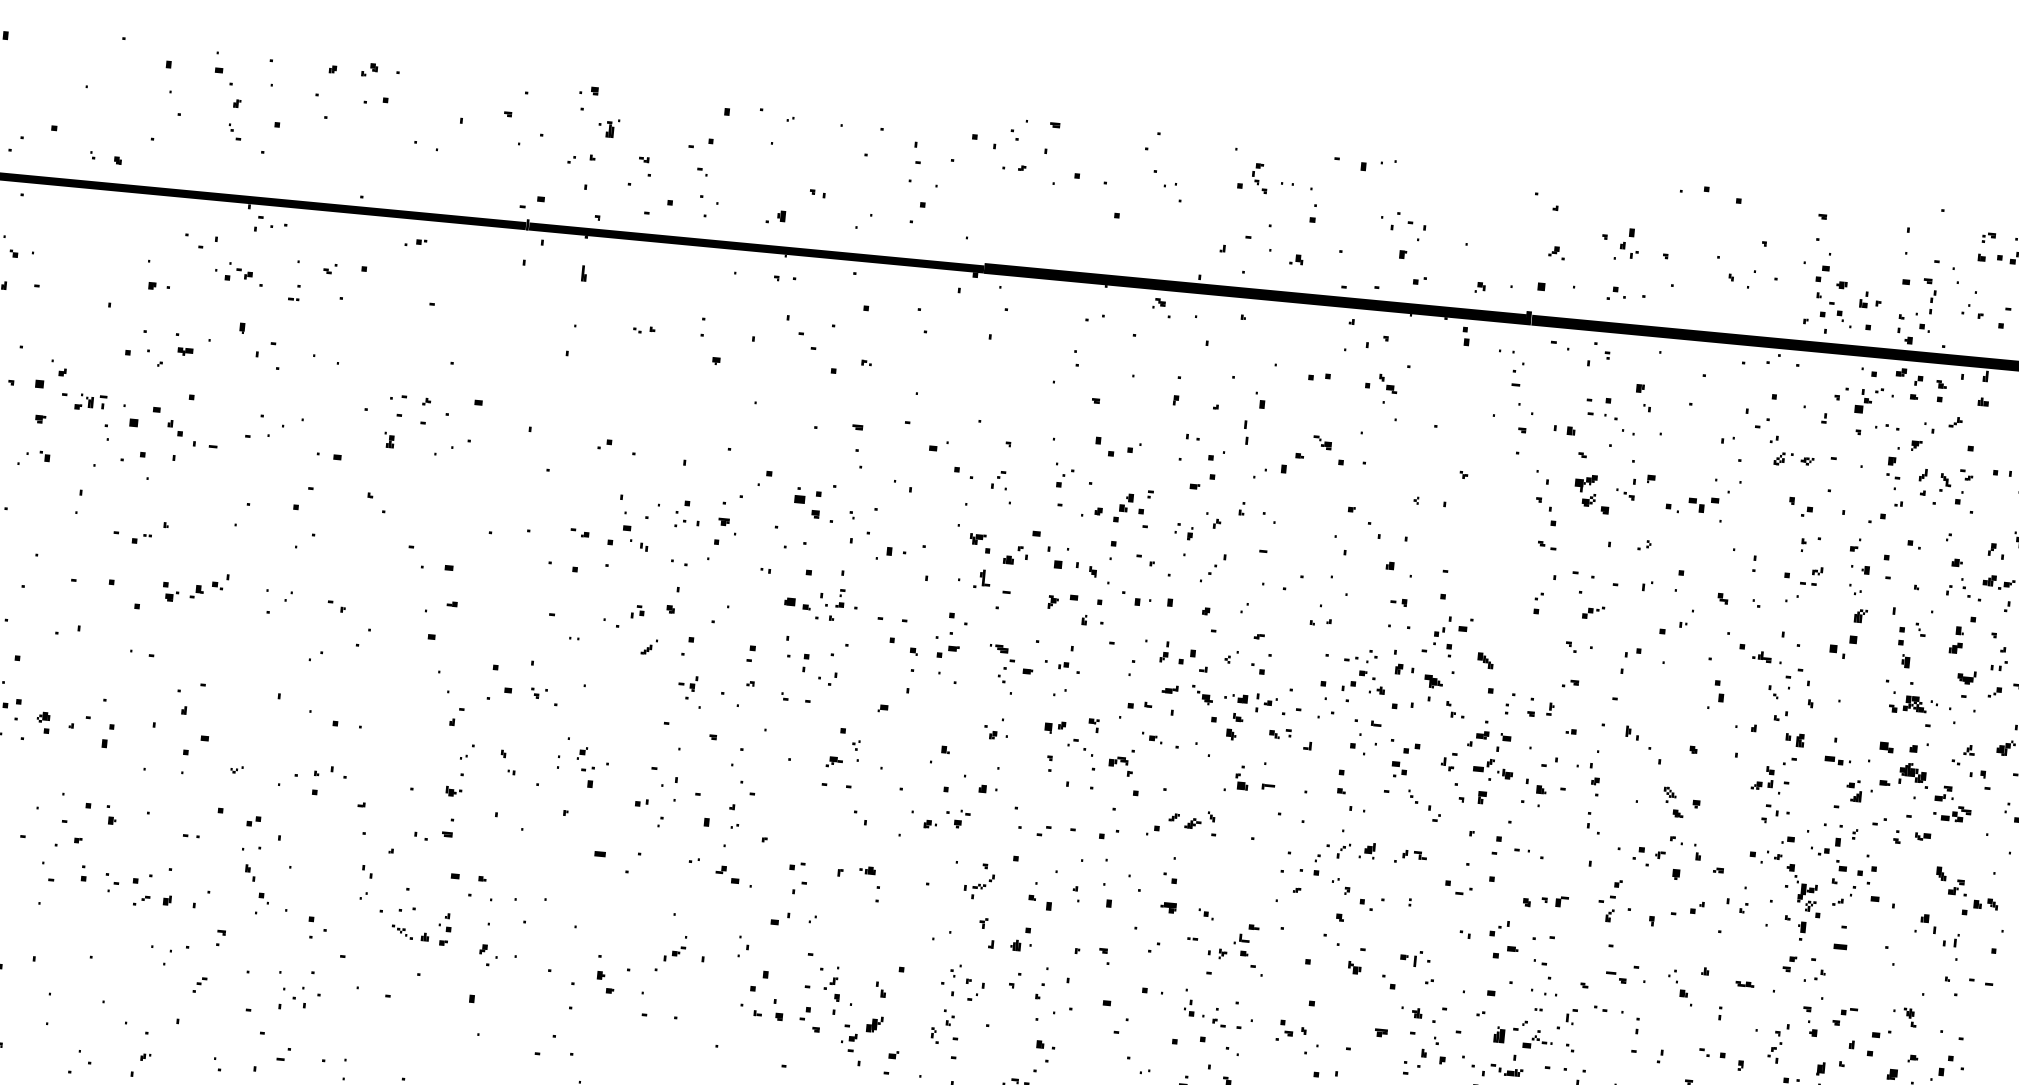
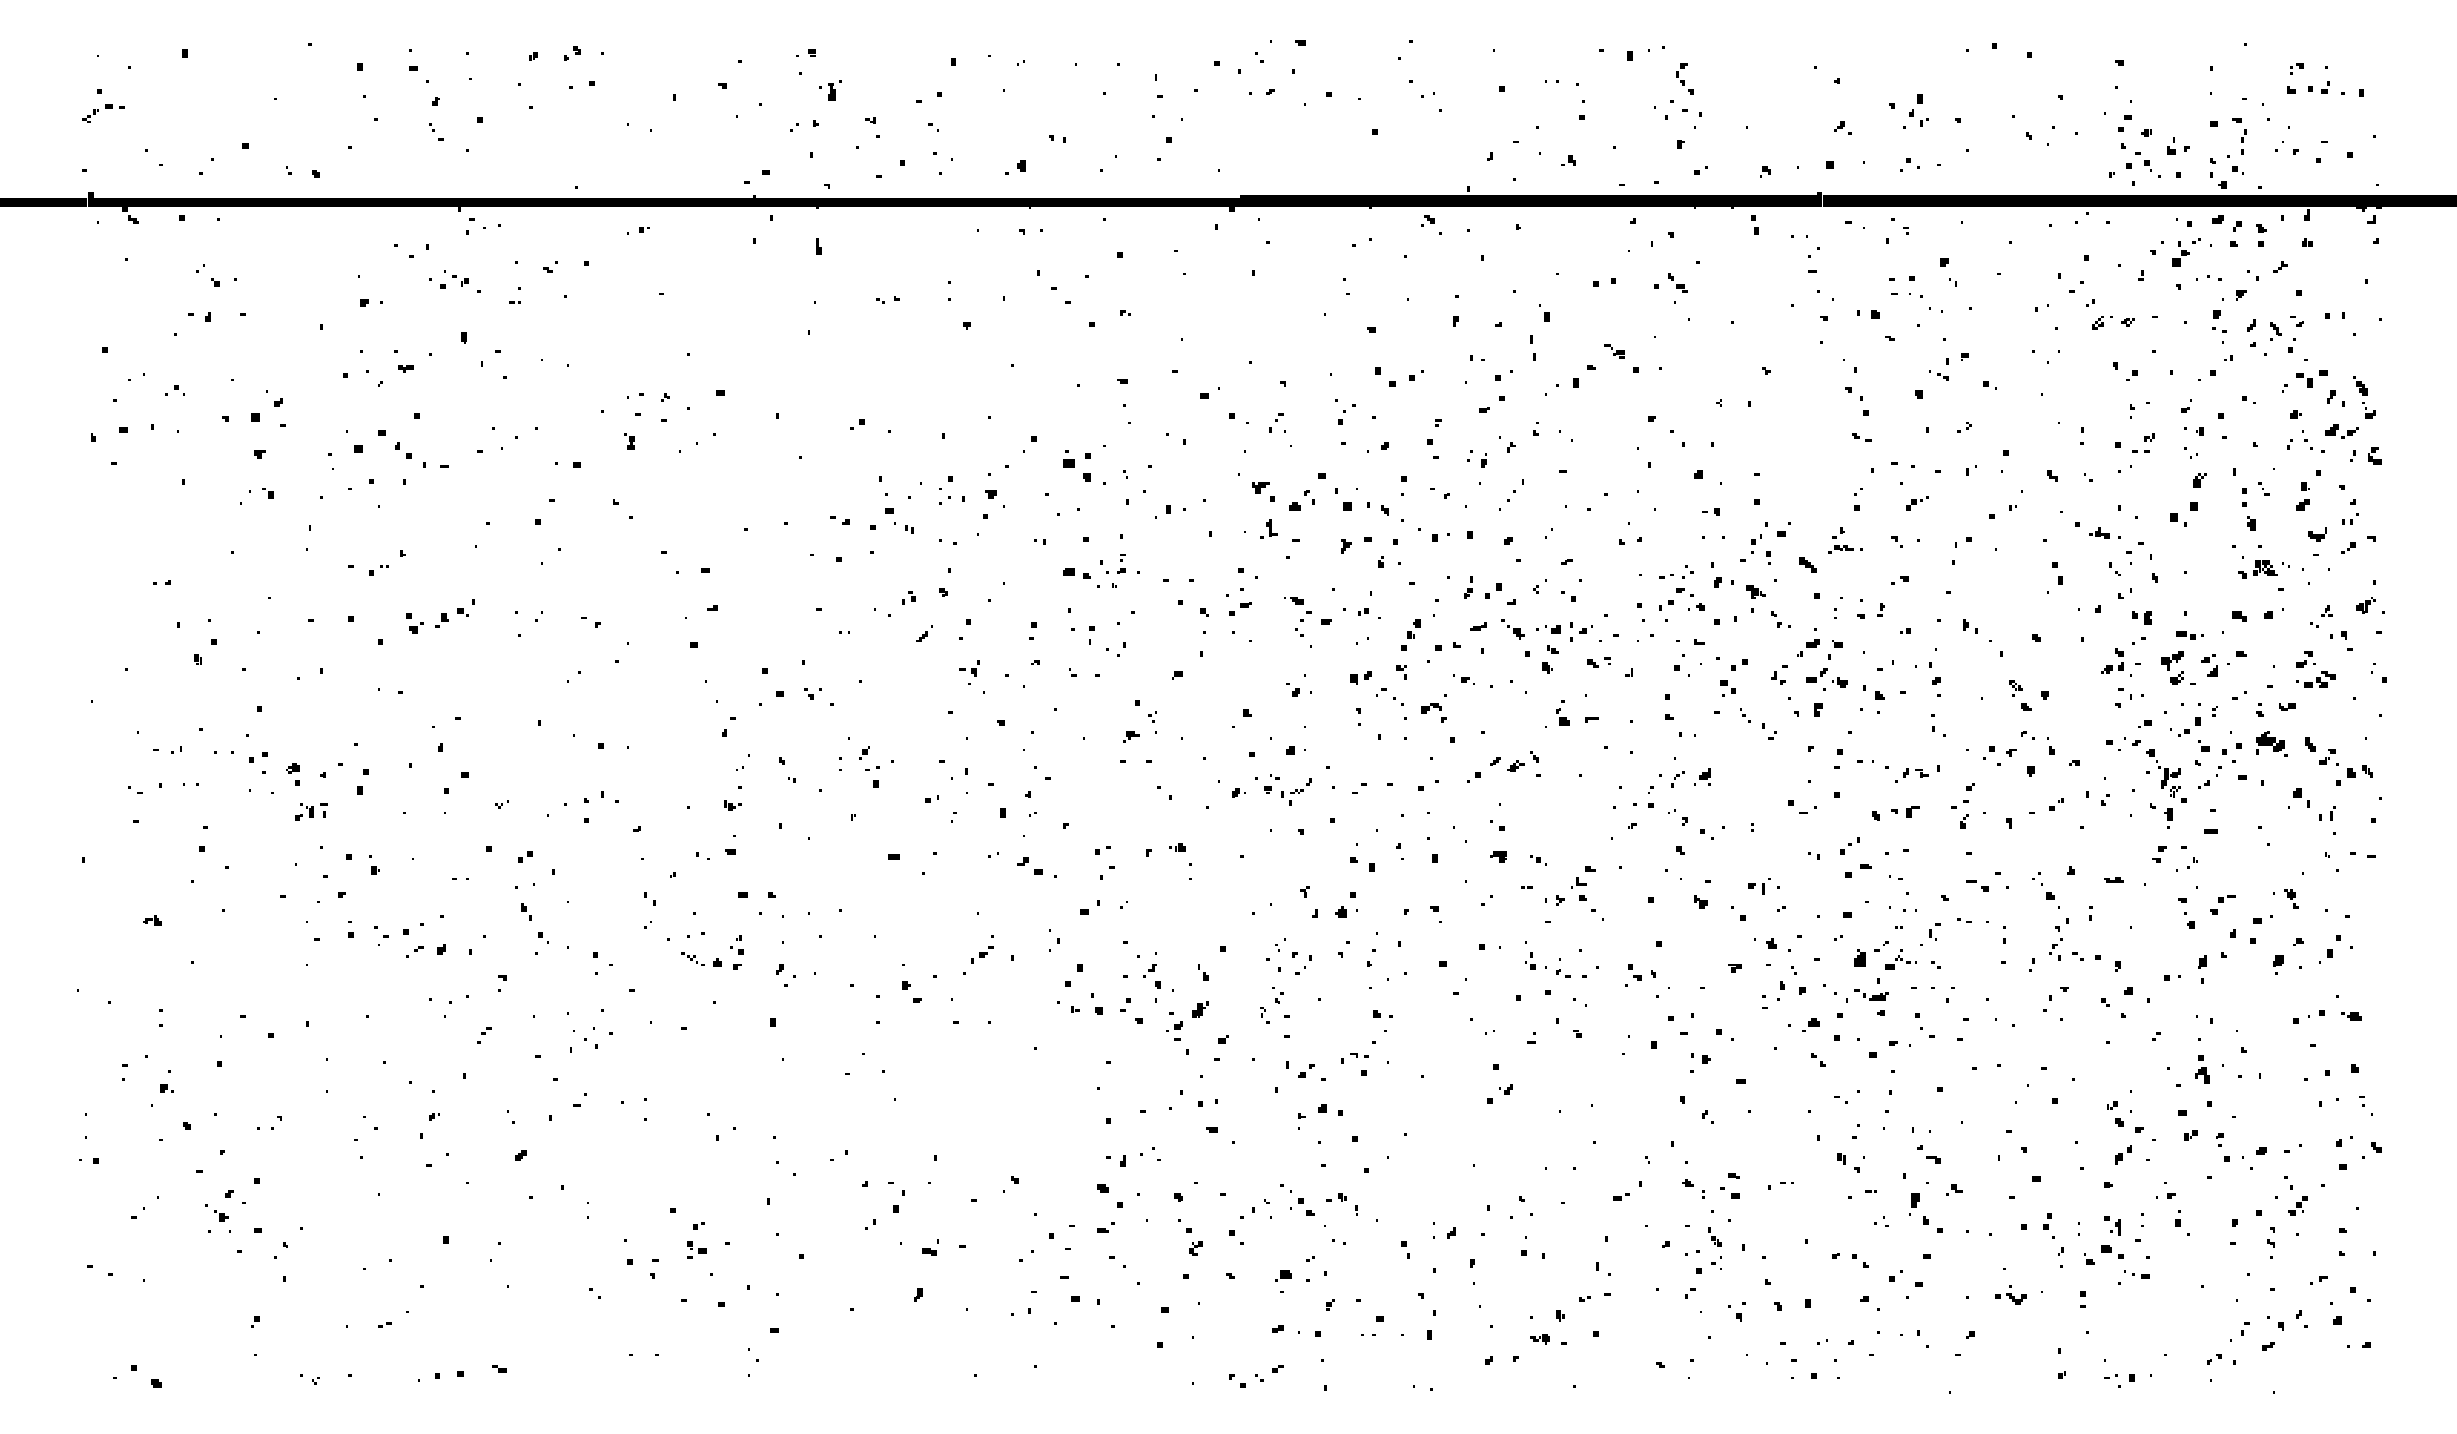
part: (1259, 178) -> (1684, 78), moved
part: (90, 402) -> (311, 811), moved
part: (1585, 489) -> (2172, 667), moved
part: (1703, 504) -> (2311, 378), moved
part: (1123, 507) -> (1410, 634), moved
part: (1522, 641) -> (1845, 540), added
part: (1914, 774) -> (2271, 743), moved
part: (1410, 857) -> (1911, 775), moved
part: (979, 886) -> (1296, 791), moved
part: (1777, 1043) -> (2058, 939), moved

